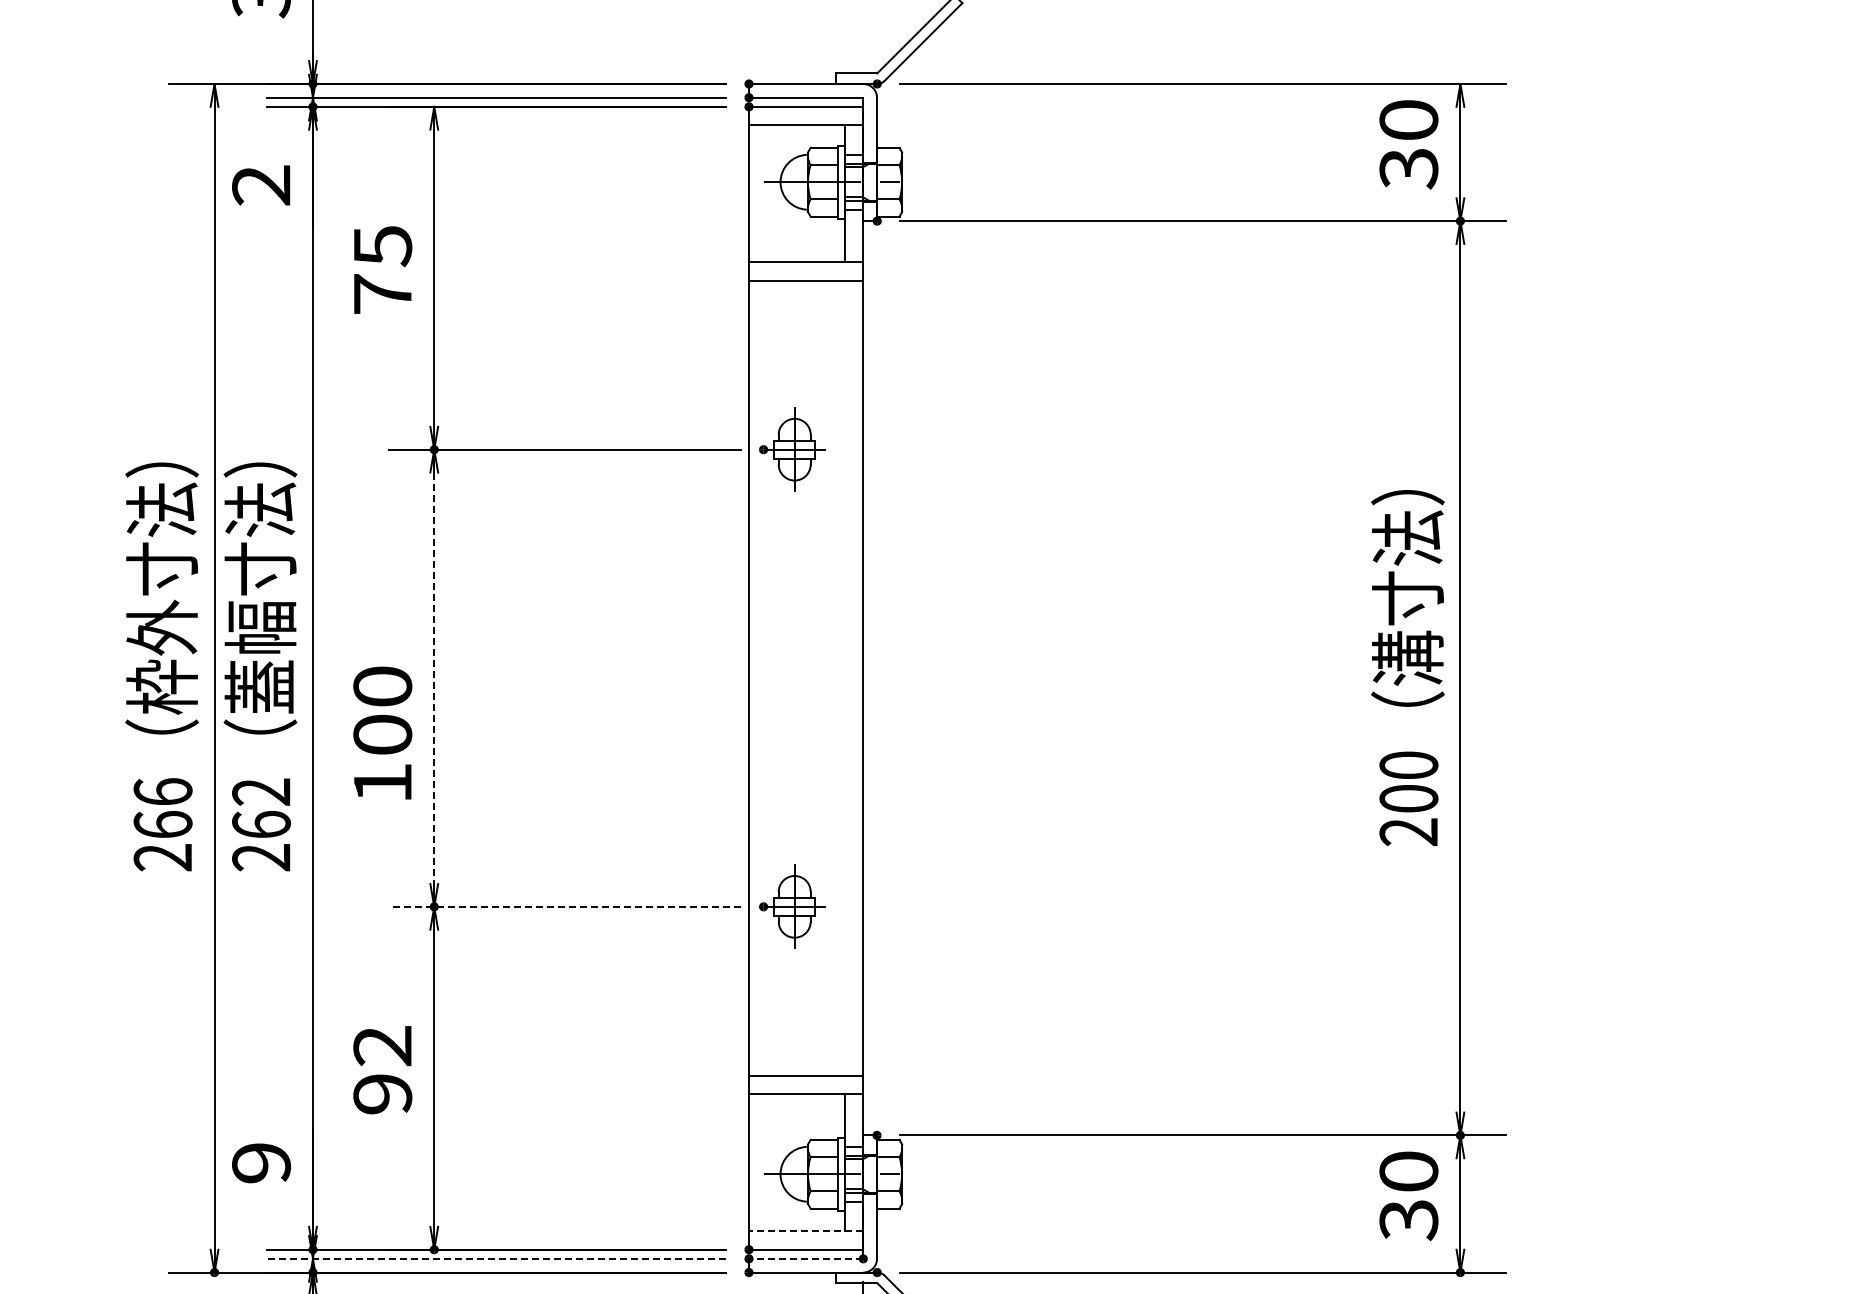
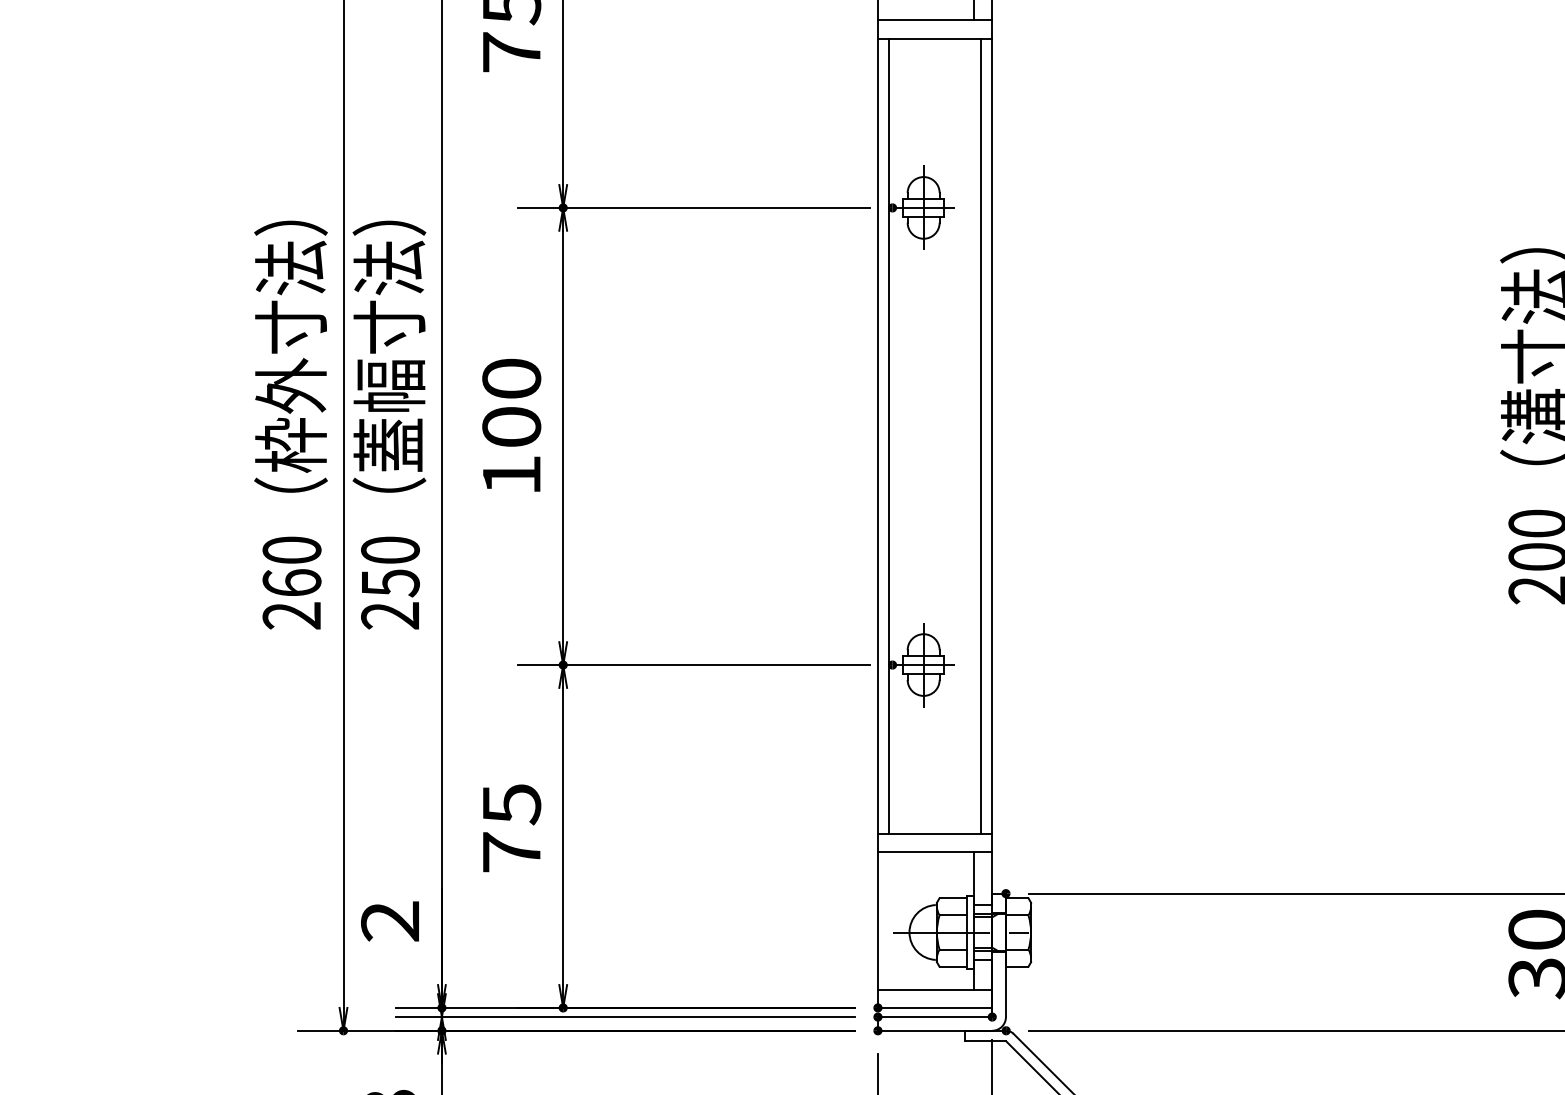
line: (434, 678) -> (563, 436), dashed -> solid
line: (760, 678) -> (889, 436), added
line: (851, 678) -> (980, 436), added
text: (382, 732) -> (511, 424), moved
text: (162, 791) -> (291, 549), 266 -> 260
text: (261, 808) -> (390, 566), 262 -> 250
line: (564, 906) -> (693, 664), dashed -> solid
text: (382, 1070) -> (511, 828), 92 -> 75
text: (261, 1163) -> (390, 921), 9 -> 2
line: (805, 1231) -> (934, 989), dashed -> solid
line: (496, 1258) -> (625, 1016), dashed -> solid
line: (805, 1258) -> (934, 1016), dashed -> solid

